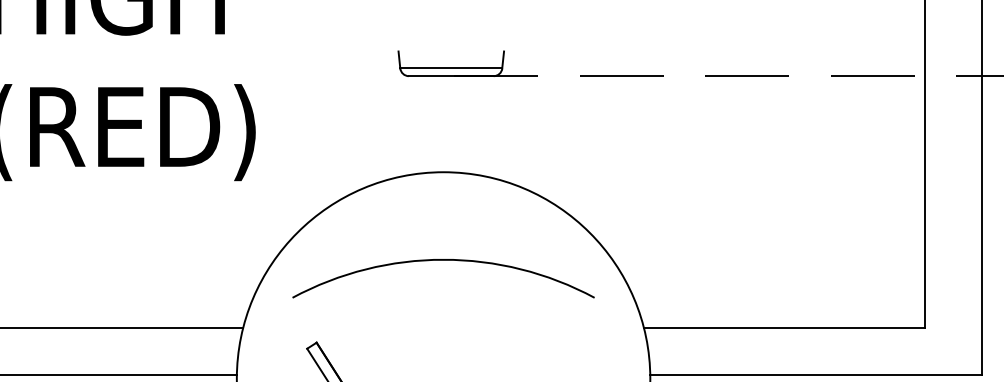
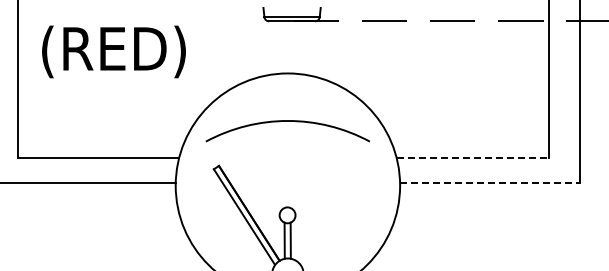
line: (785, 327) -> (473, 157), solid -> dashed
line: (816, 374) -> (490, 183), solid -> dashed

